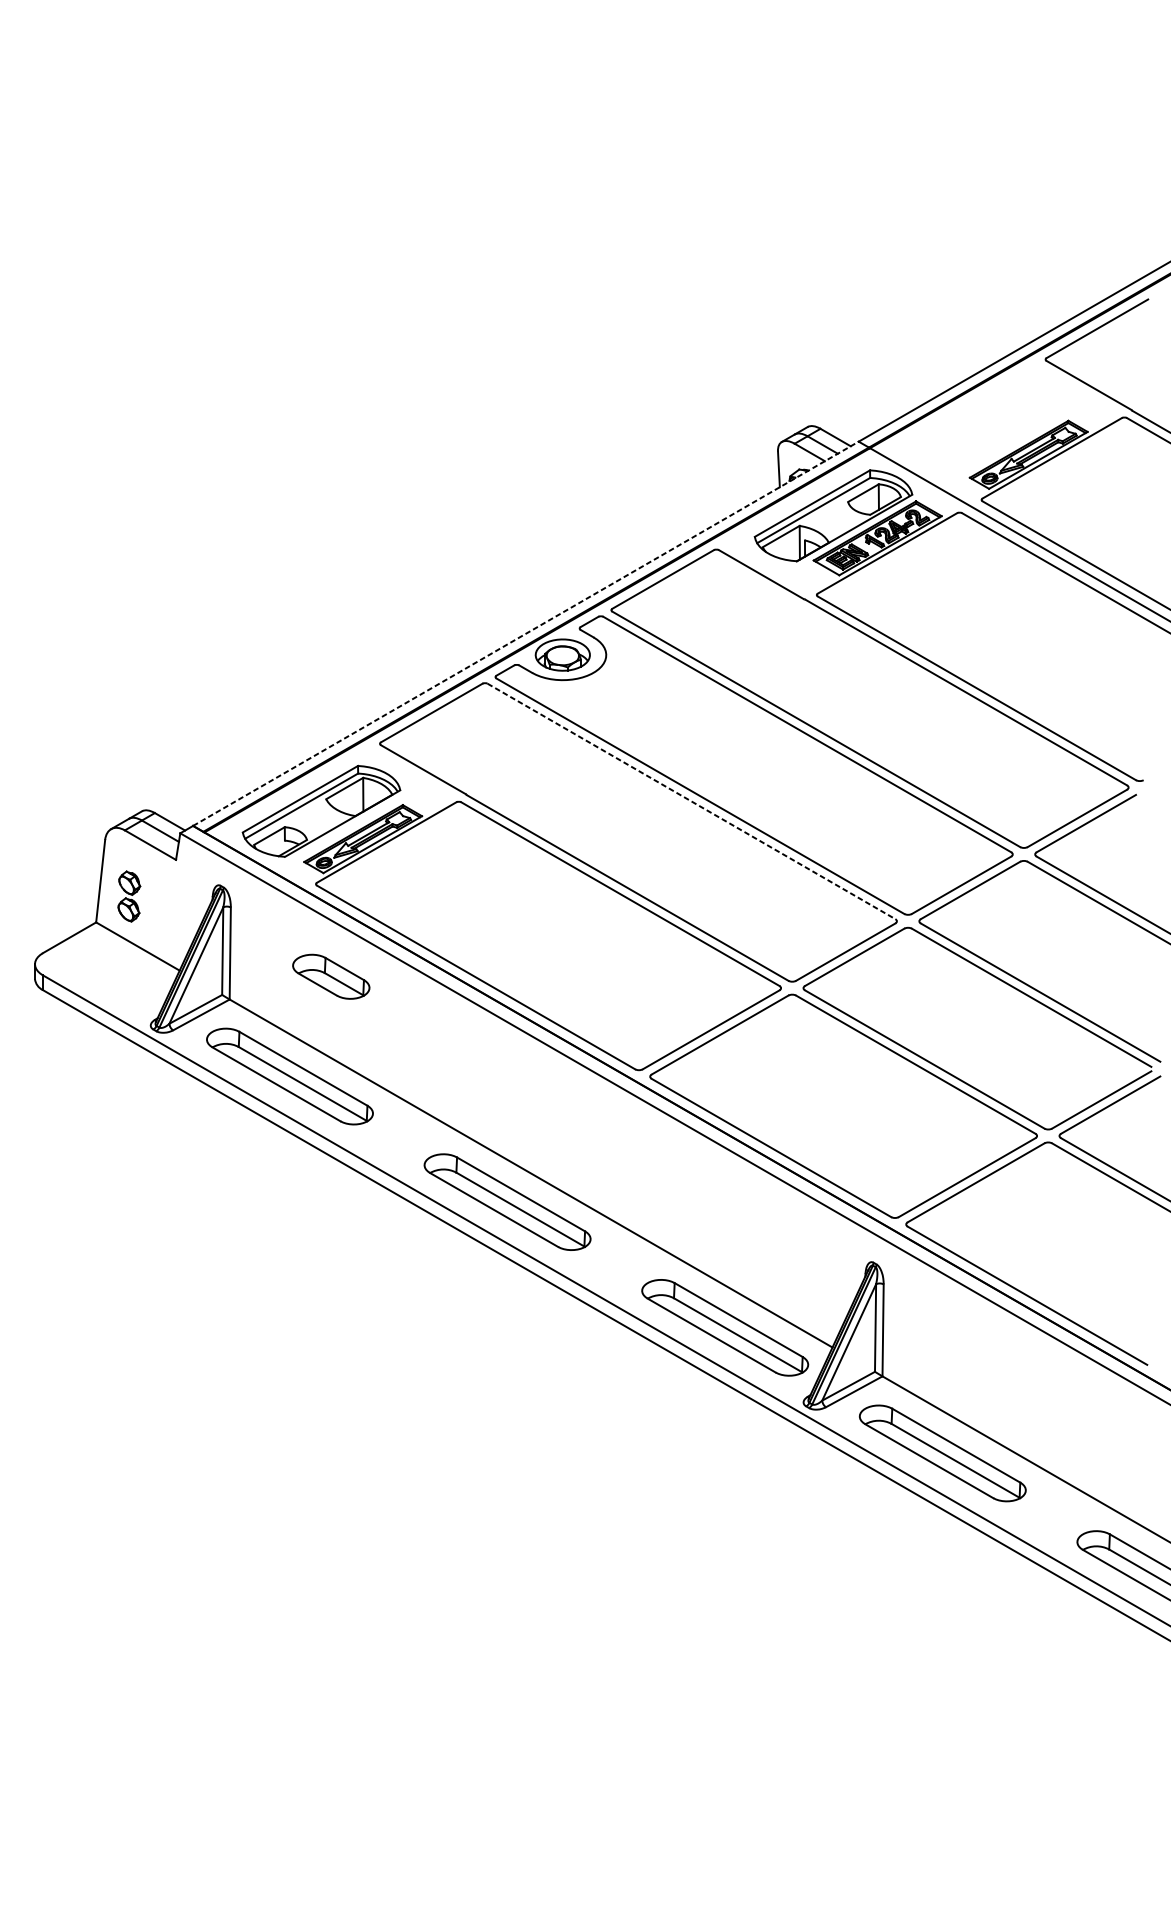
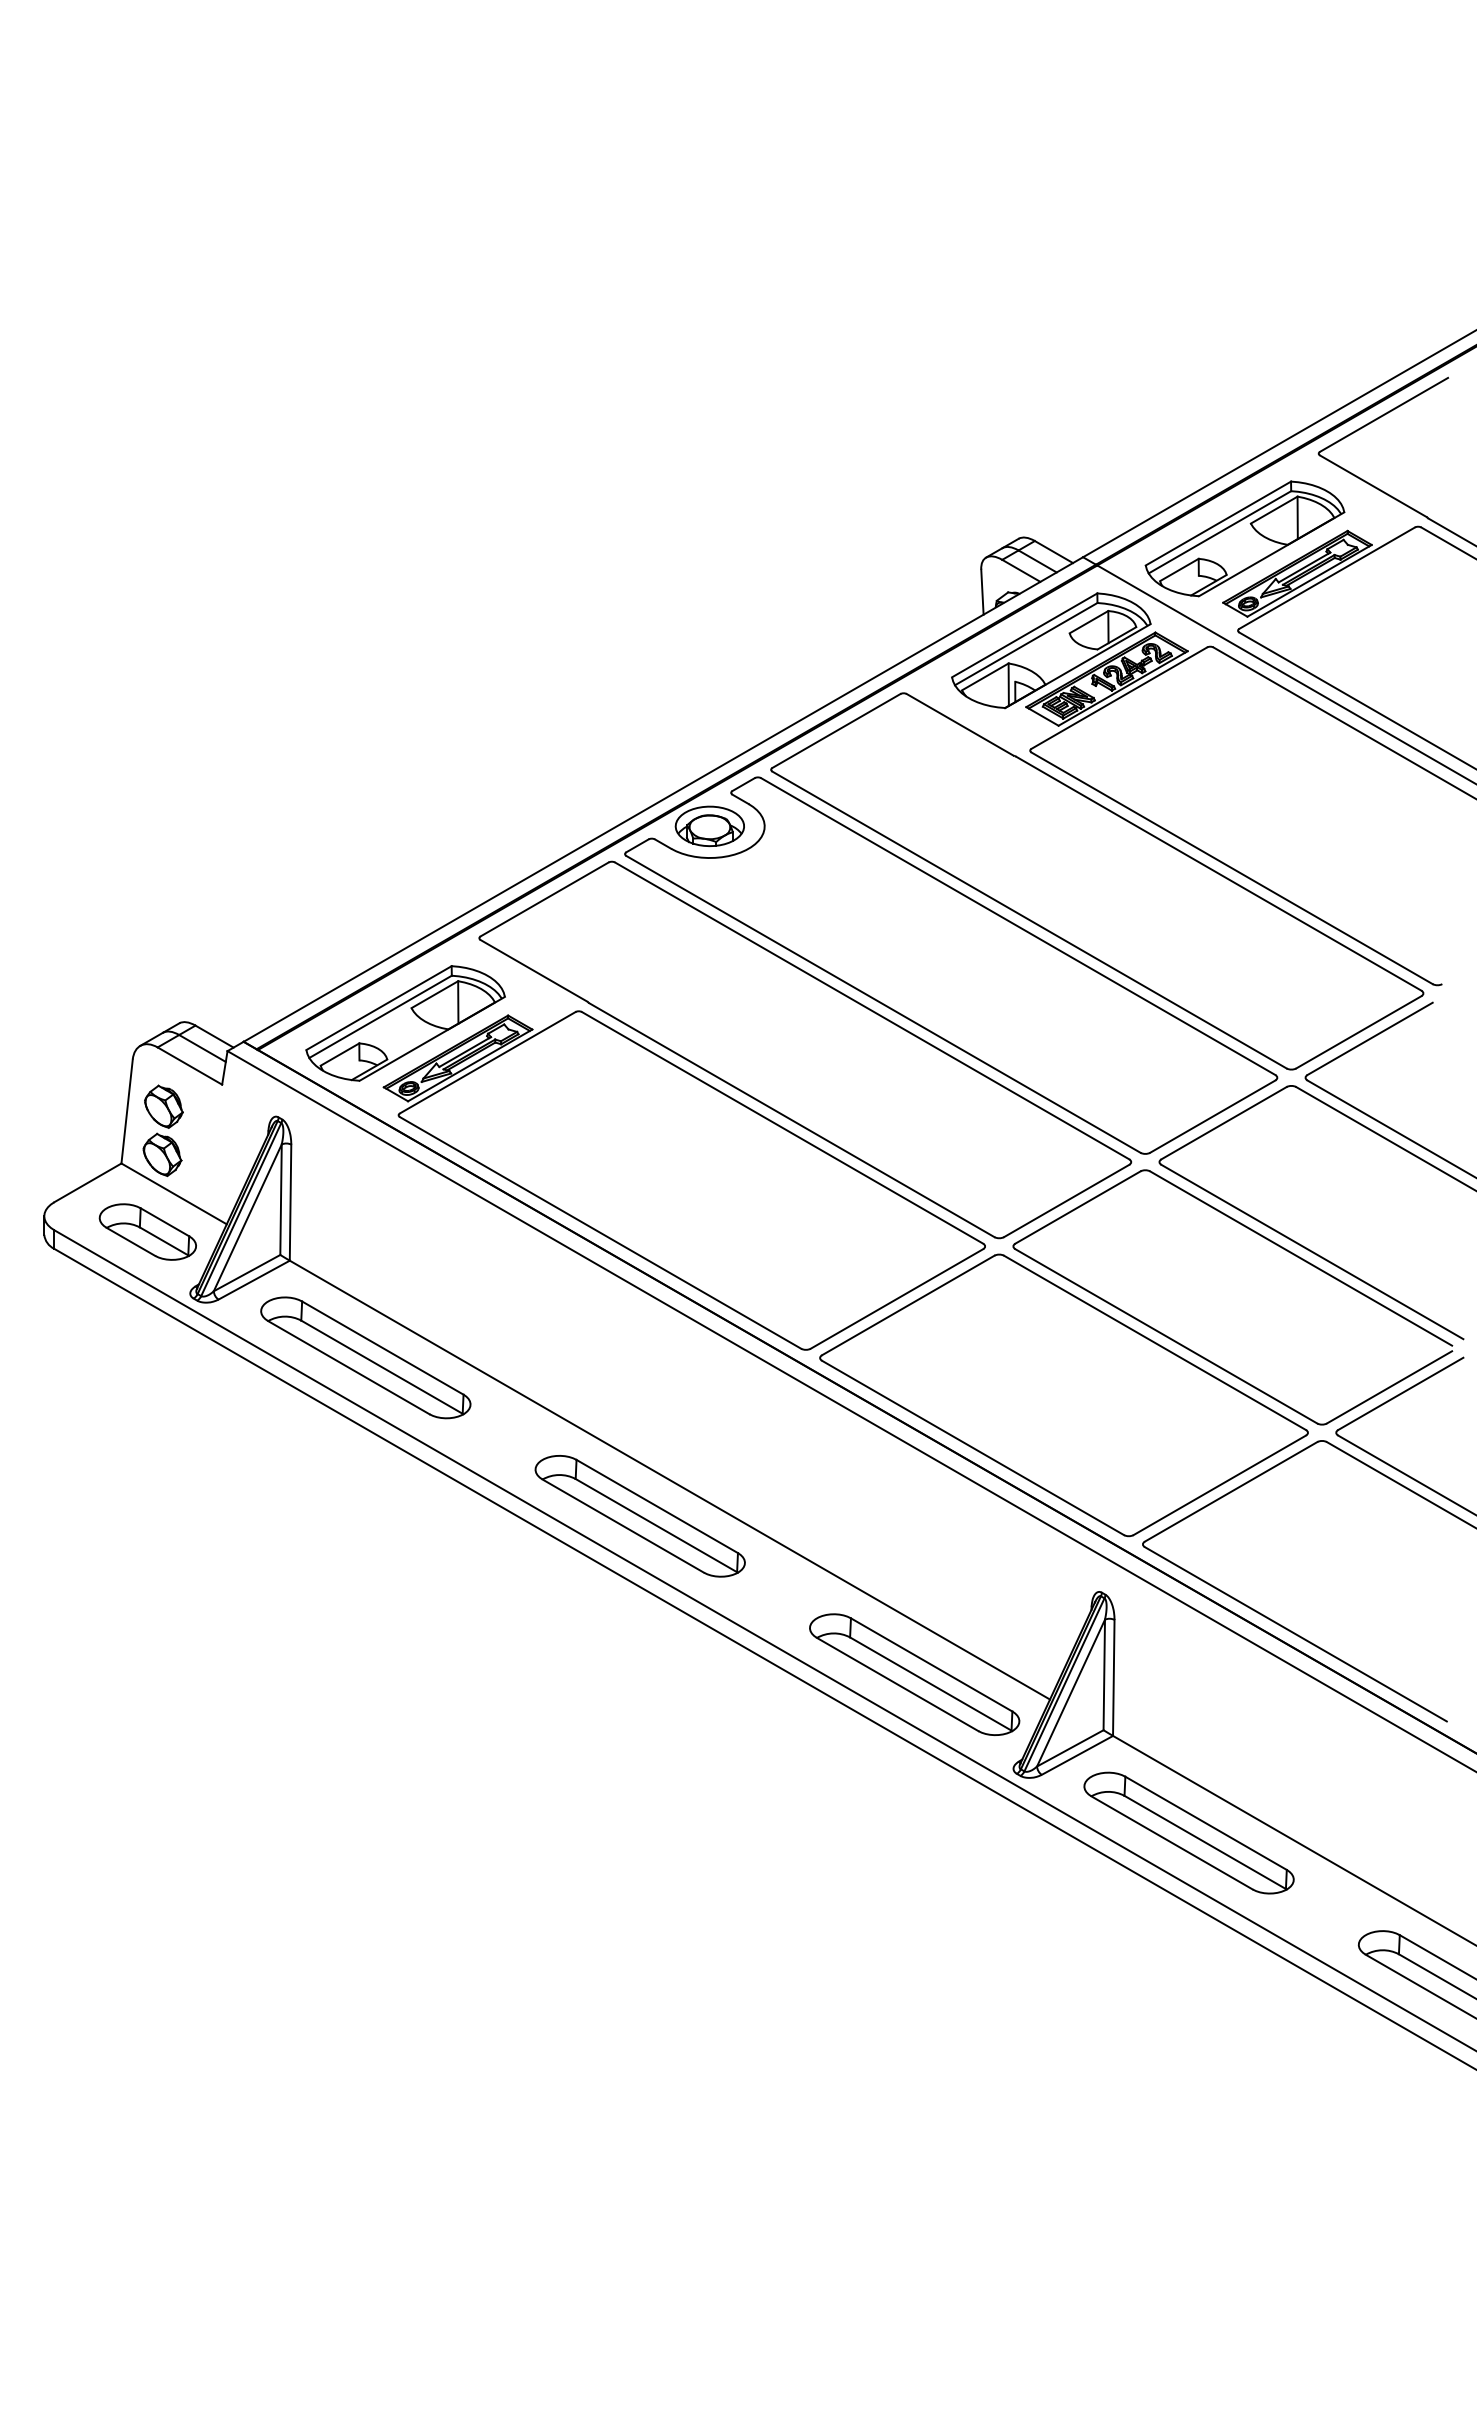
part: (986, 426) -> (1244, 538), added
line: (526, 633) -> (663, 799), dashed -> solid
line: (691, 801) -> (872, 1010), dashed -> solid
part: (128, 896) -> (162, 1130), size x1.43
part: (330, 976) -> (147, 1231), moved

